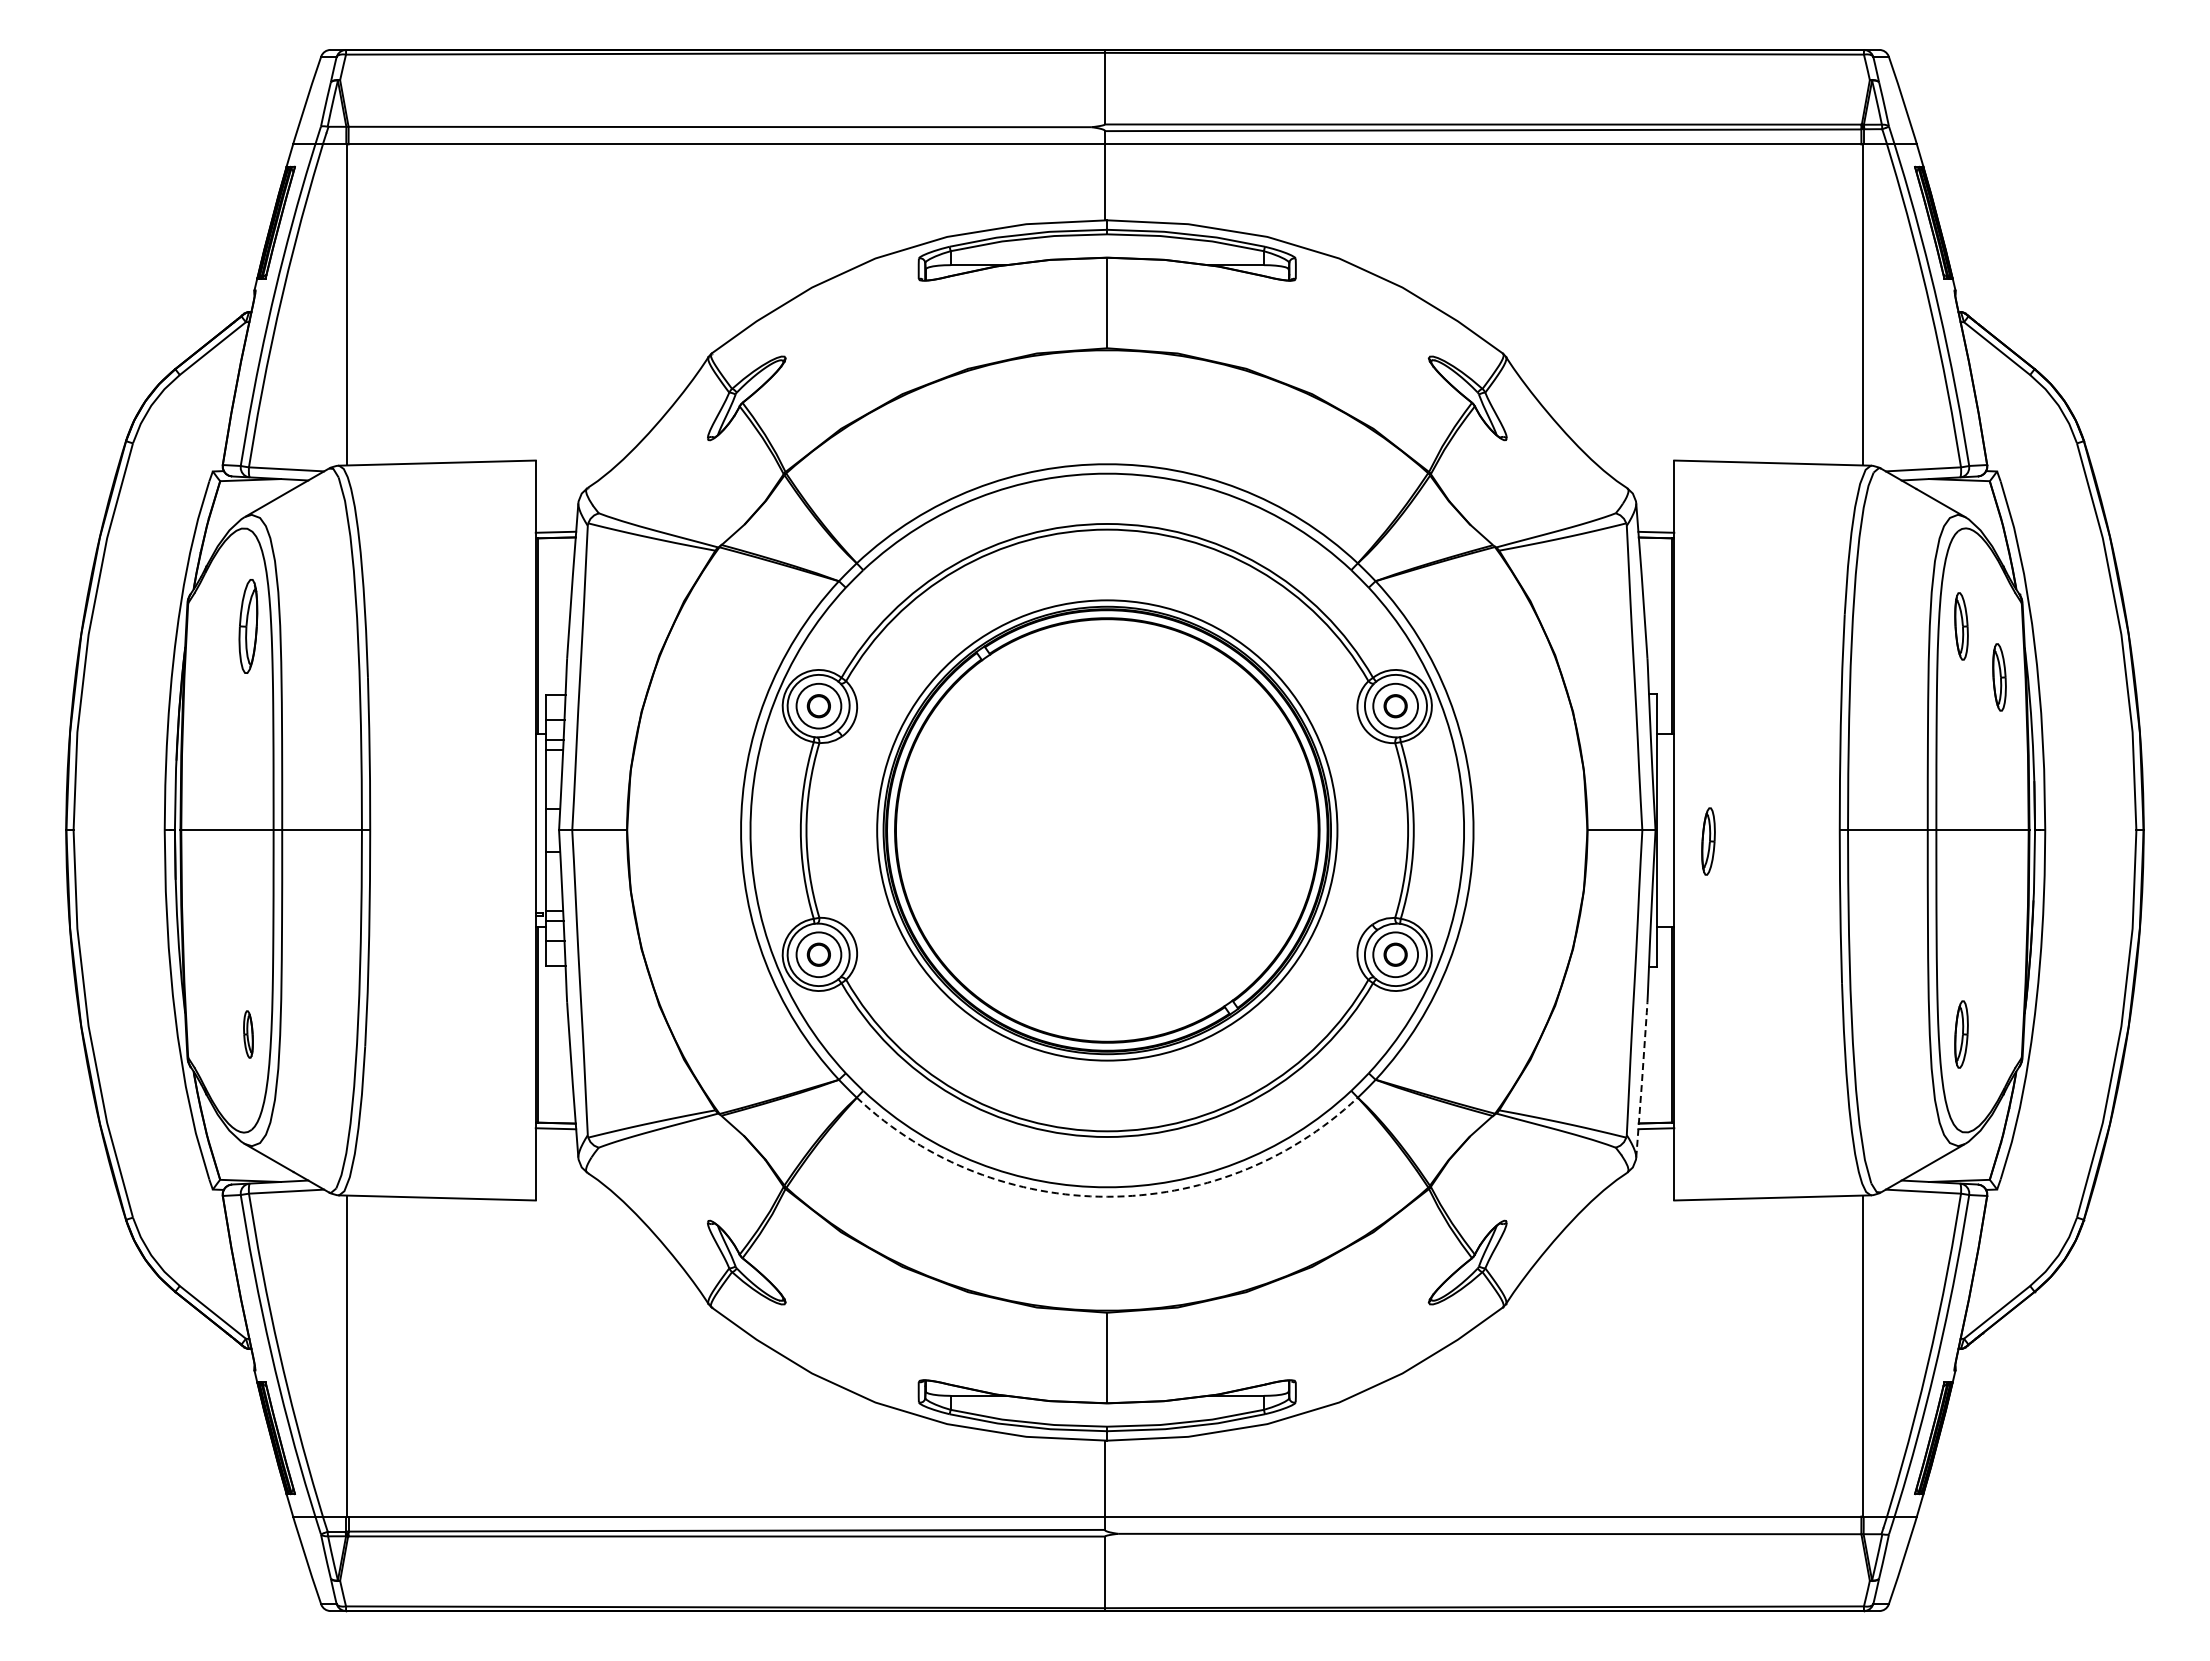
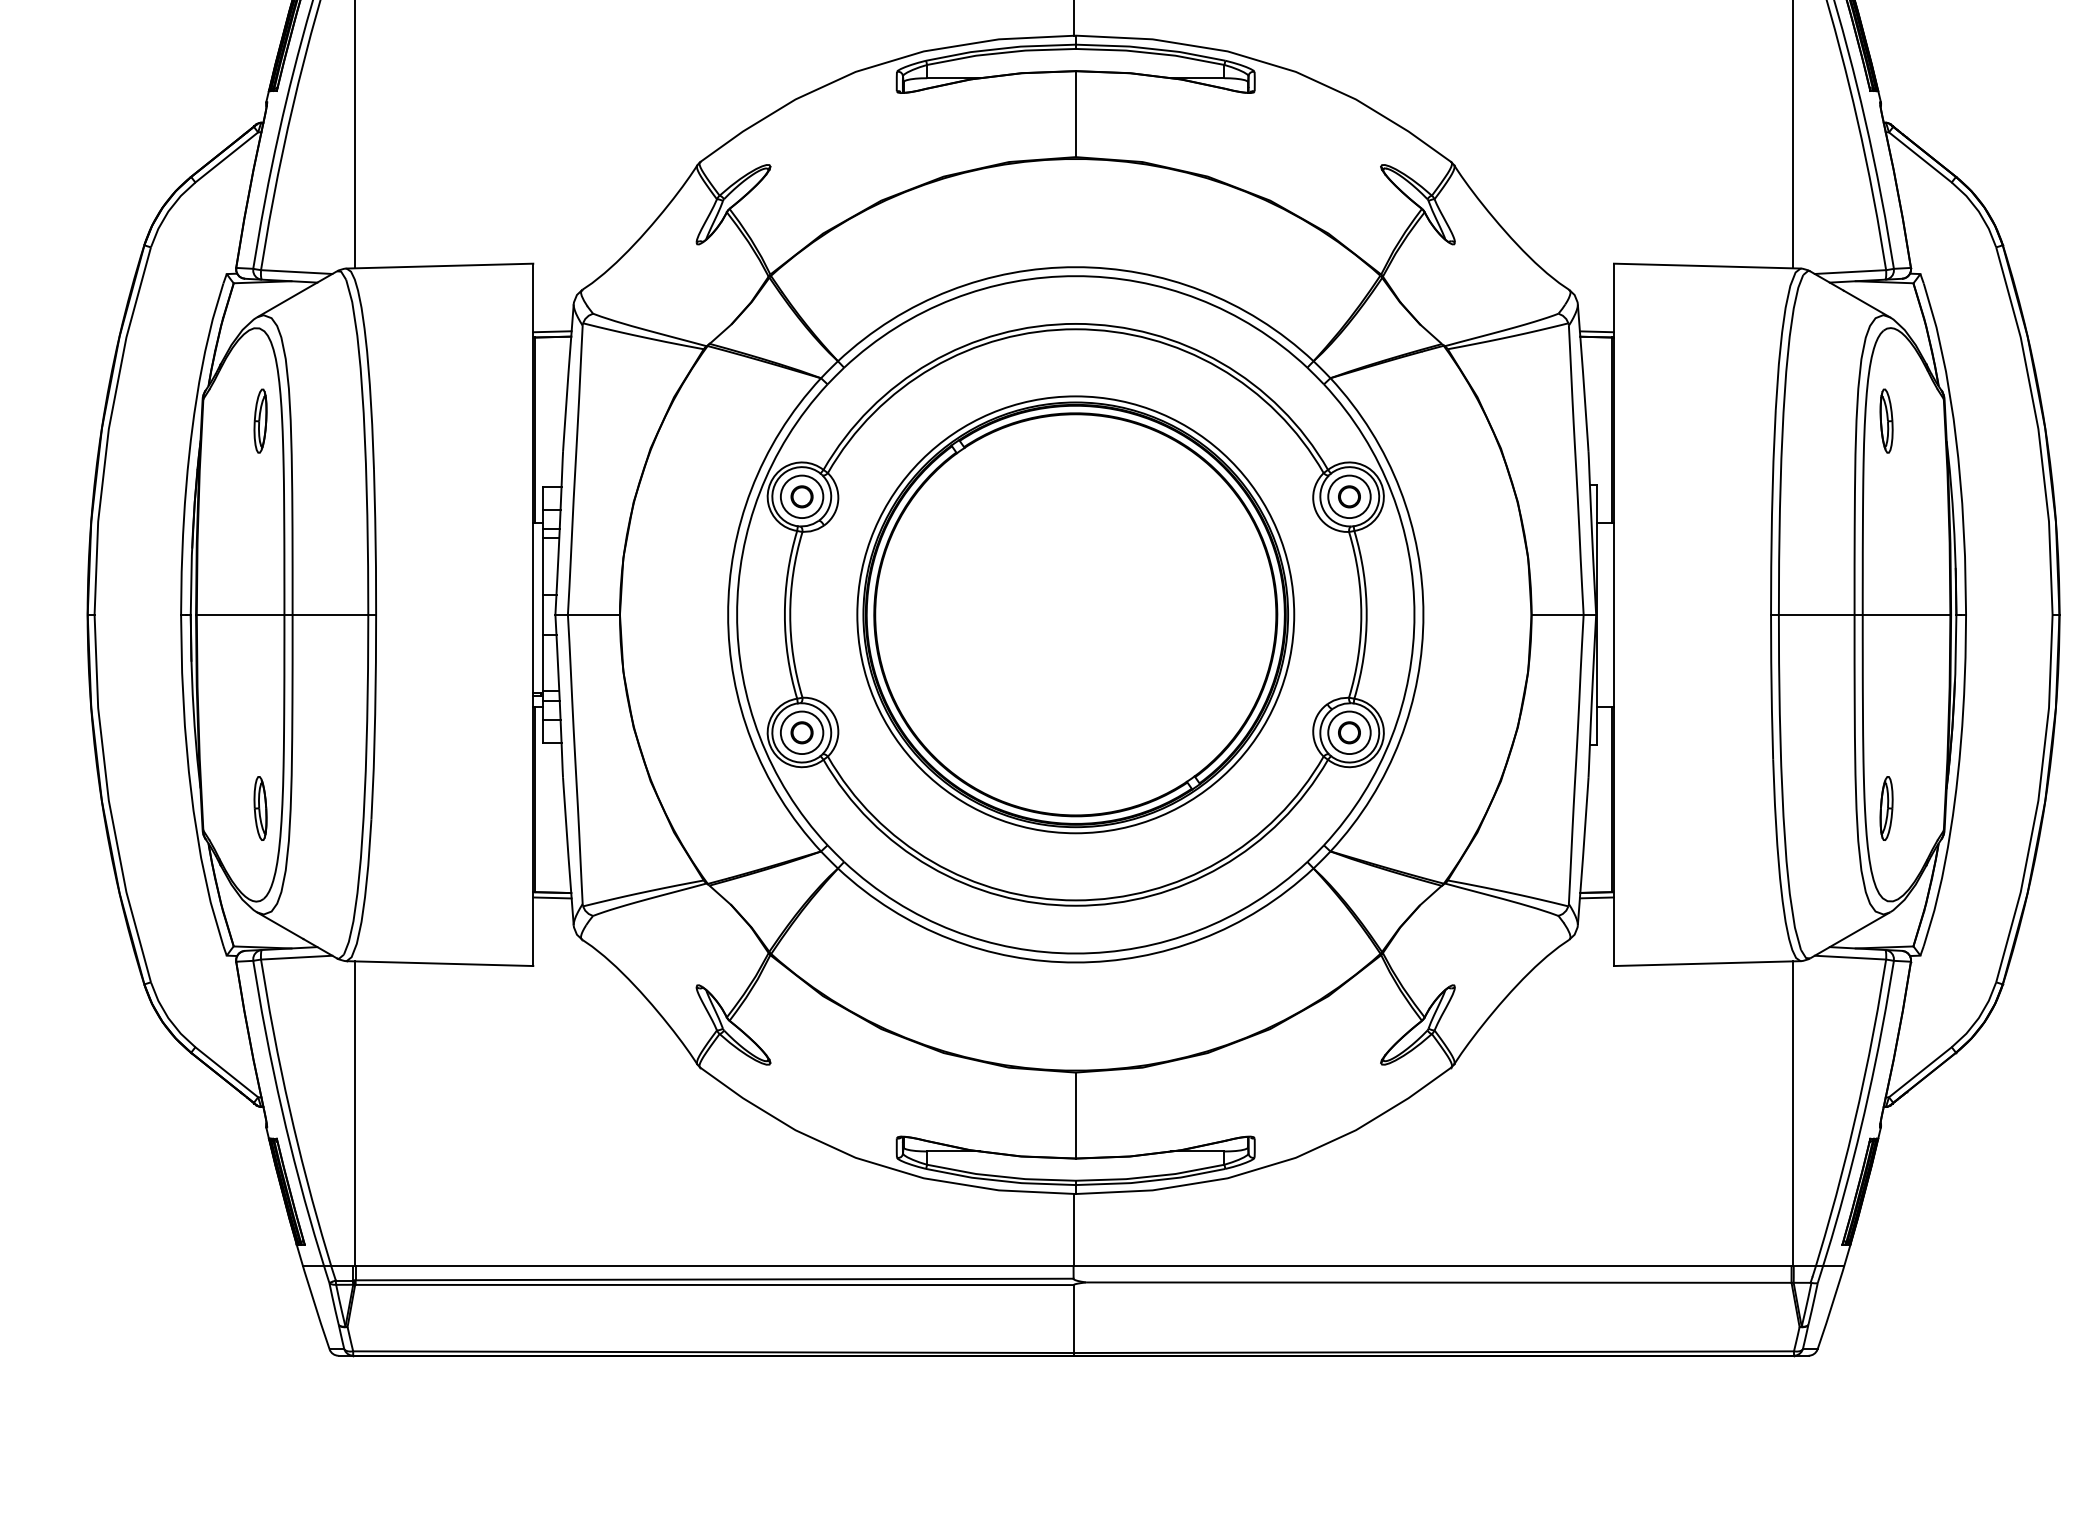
part: (248, 626) -> (260, 421), size x0.71
part: (1999, 677) -> (1922, 469), removed
part: (1708, 841) -> (1646, 625), removed
part: (248, 1034) -> (260, 808), size x1.43
line: (1642, 1079) -> (1583, 851), dashed -> solid
arc: (1107, 1196) -> (1075, 962), dashed -> solid

